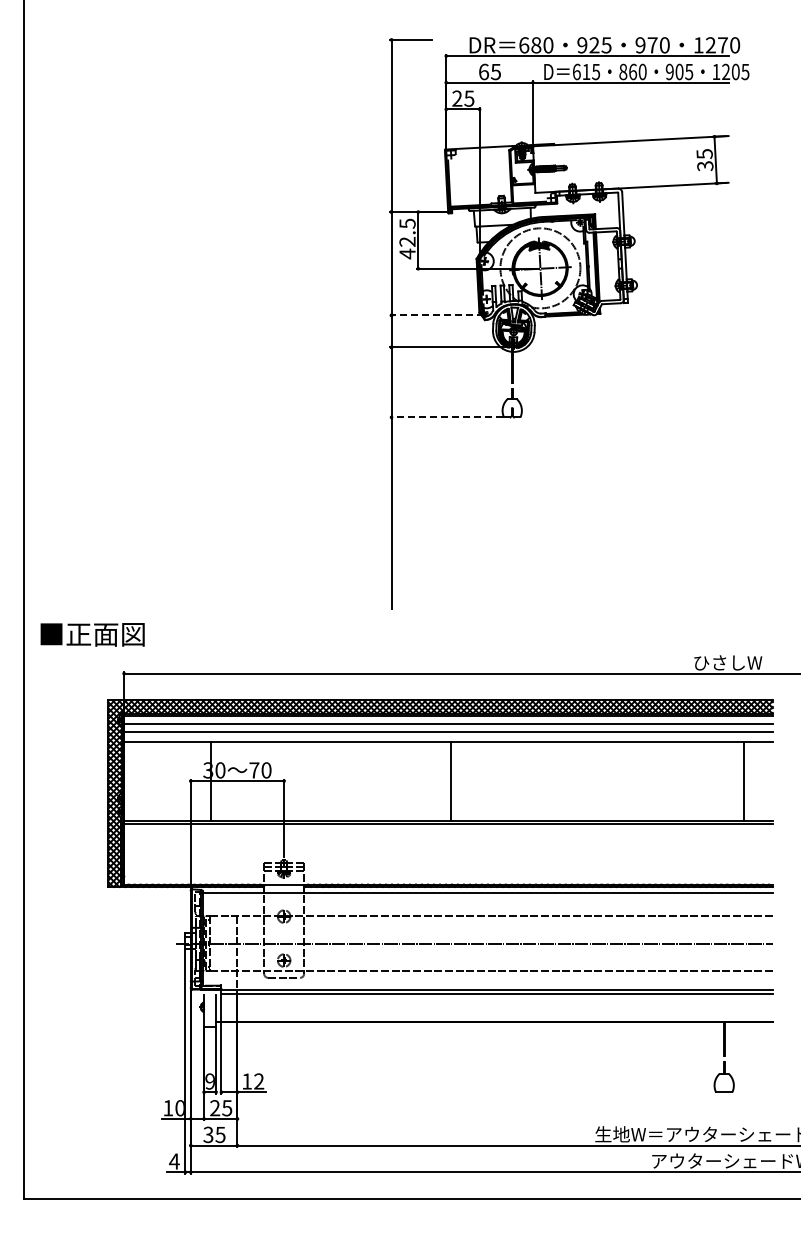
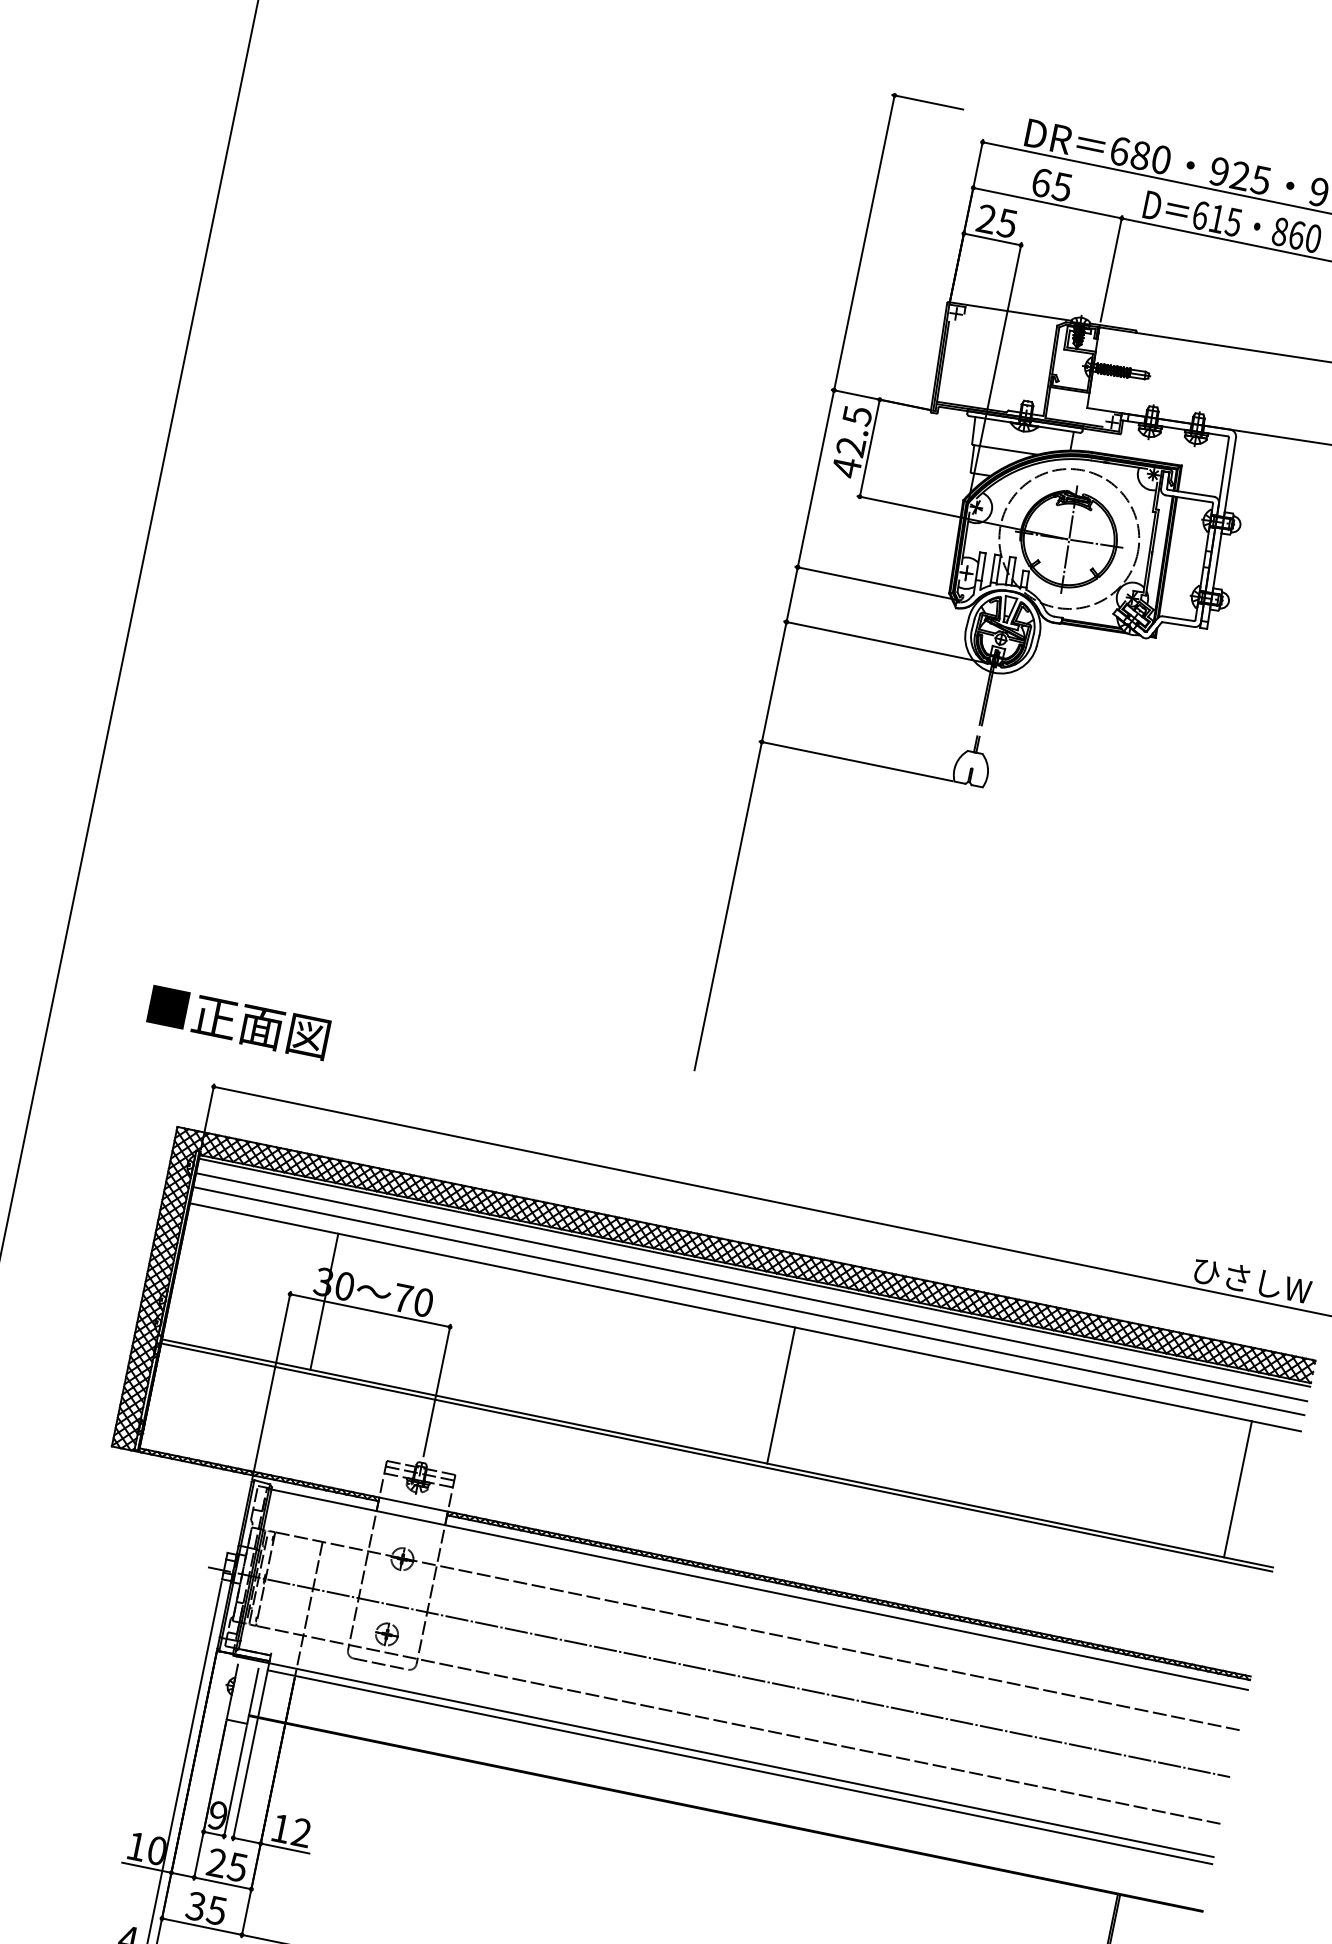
line: (437, 315) -> (876, 583), dashed -> solid
line: (445, 417) -> (854, 761), dashed -> solid
text: (92, 634) -> (238, 1021), moved
line: (450, 781) -> (781, 1395), moved

